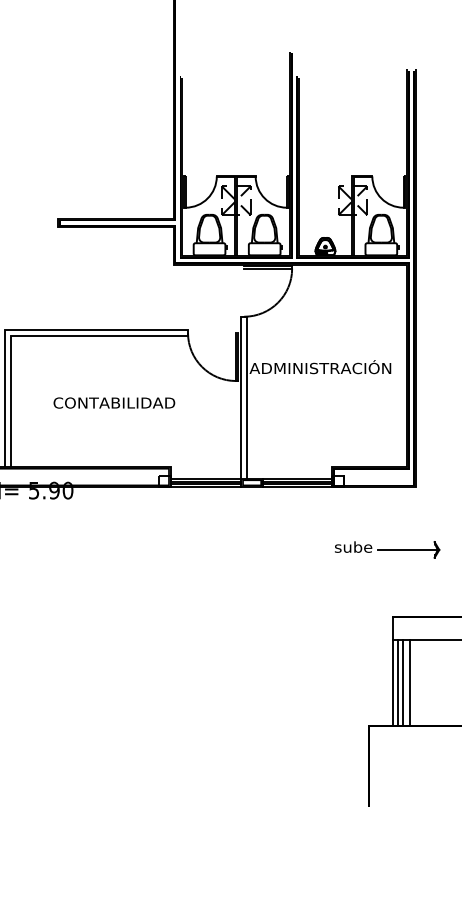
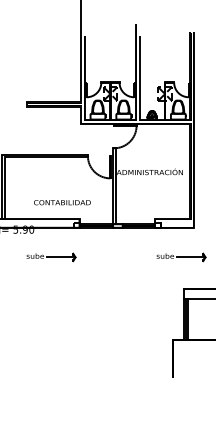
text: (114, 402) -> (62, 202), moved
part: (110, 550) -> (51, 257), added
line: (409, 682) -> (191, 319), removed

